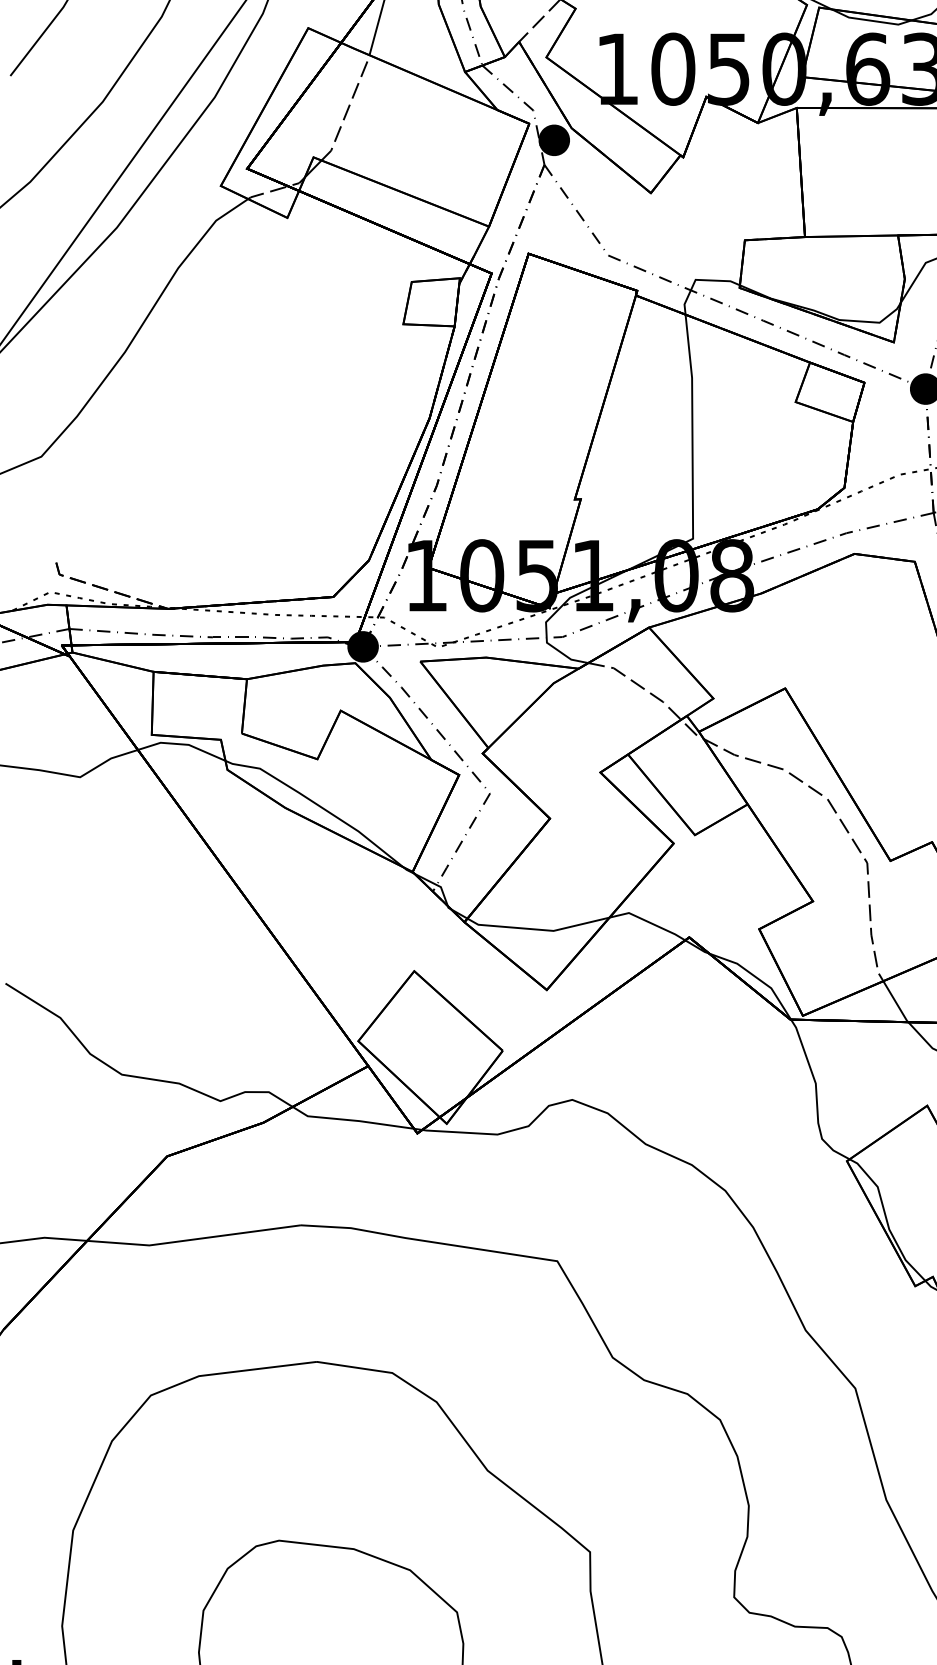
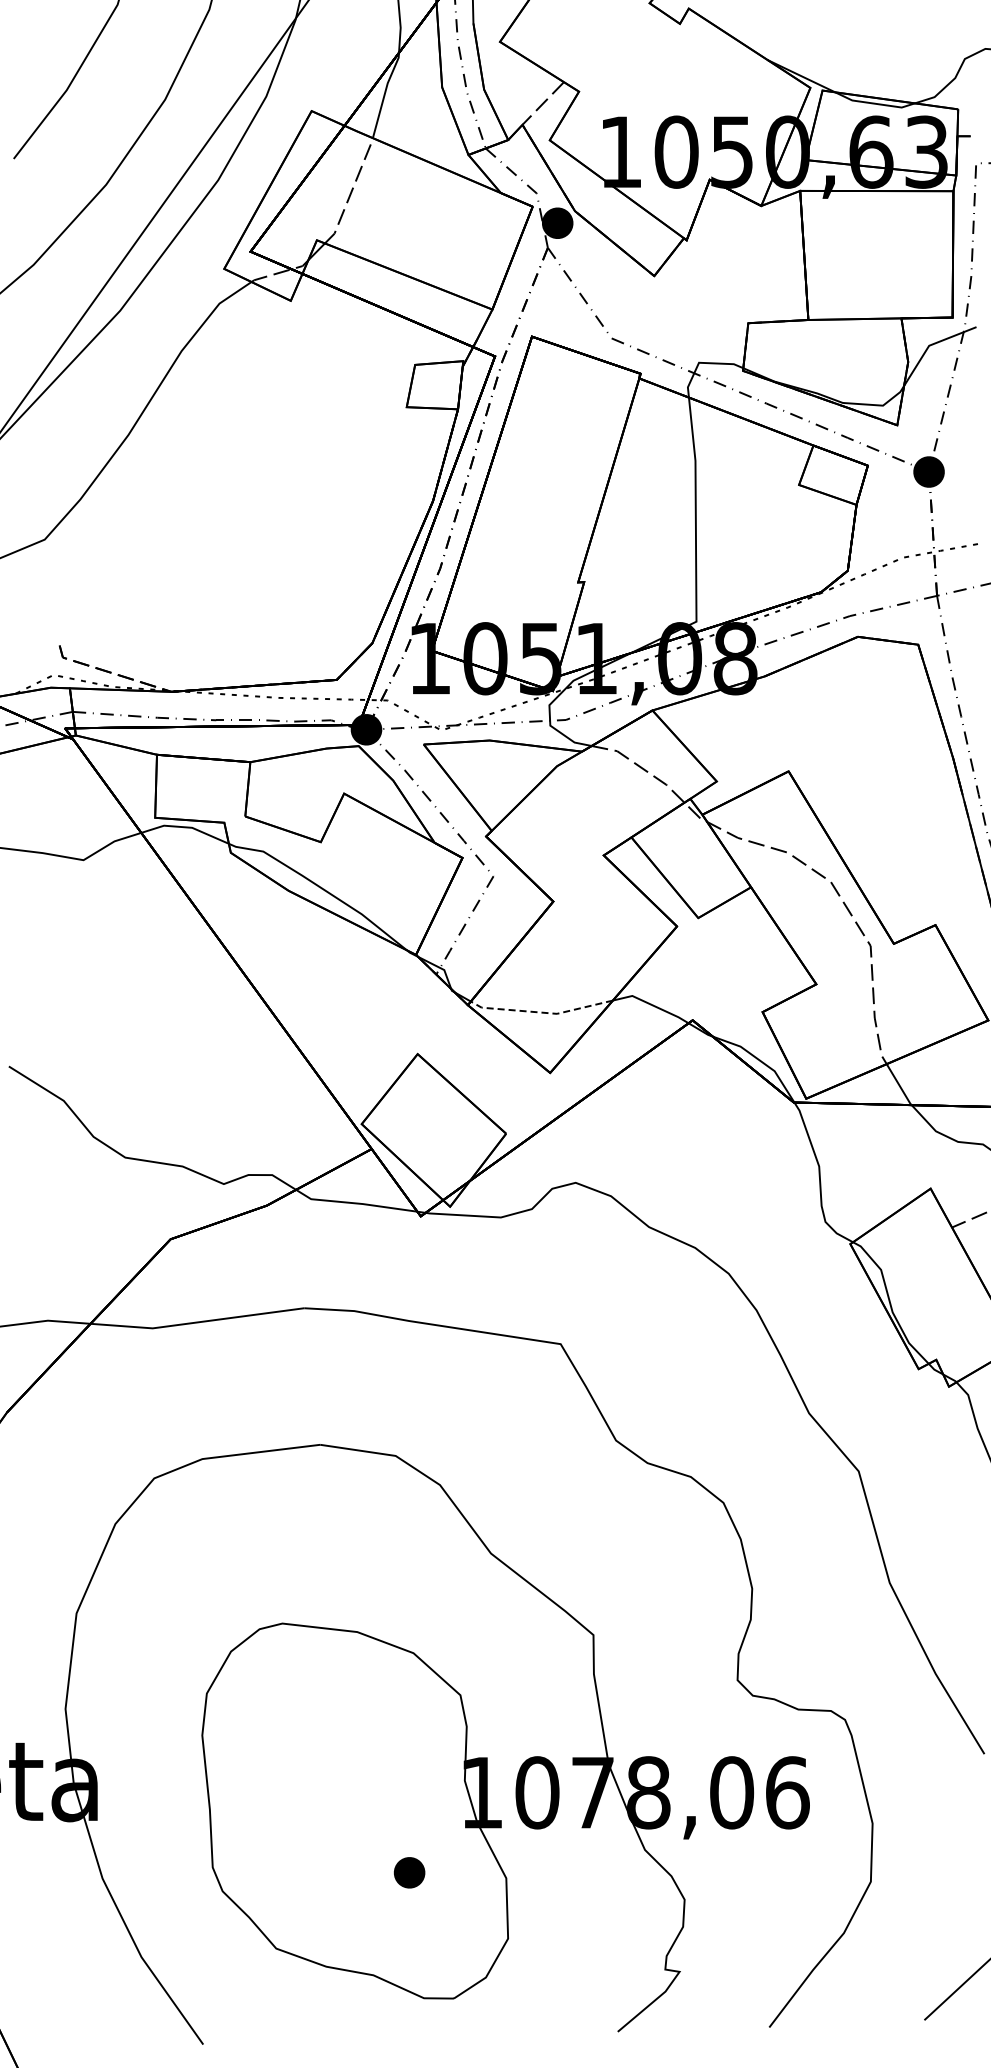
line: (538, 929) -> (541, 1012), solid -> dashed

